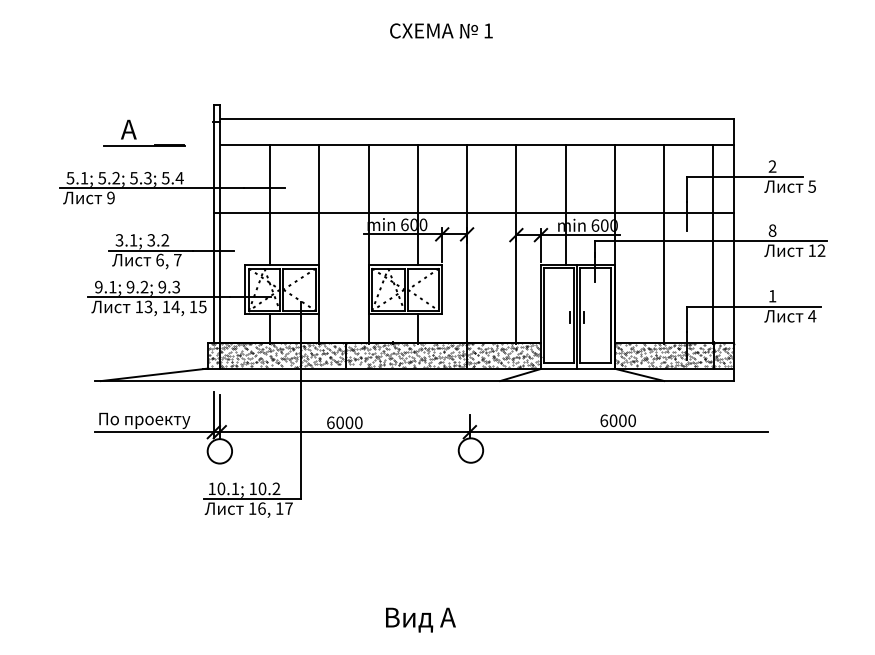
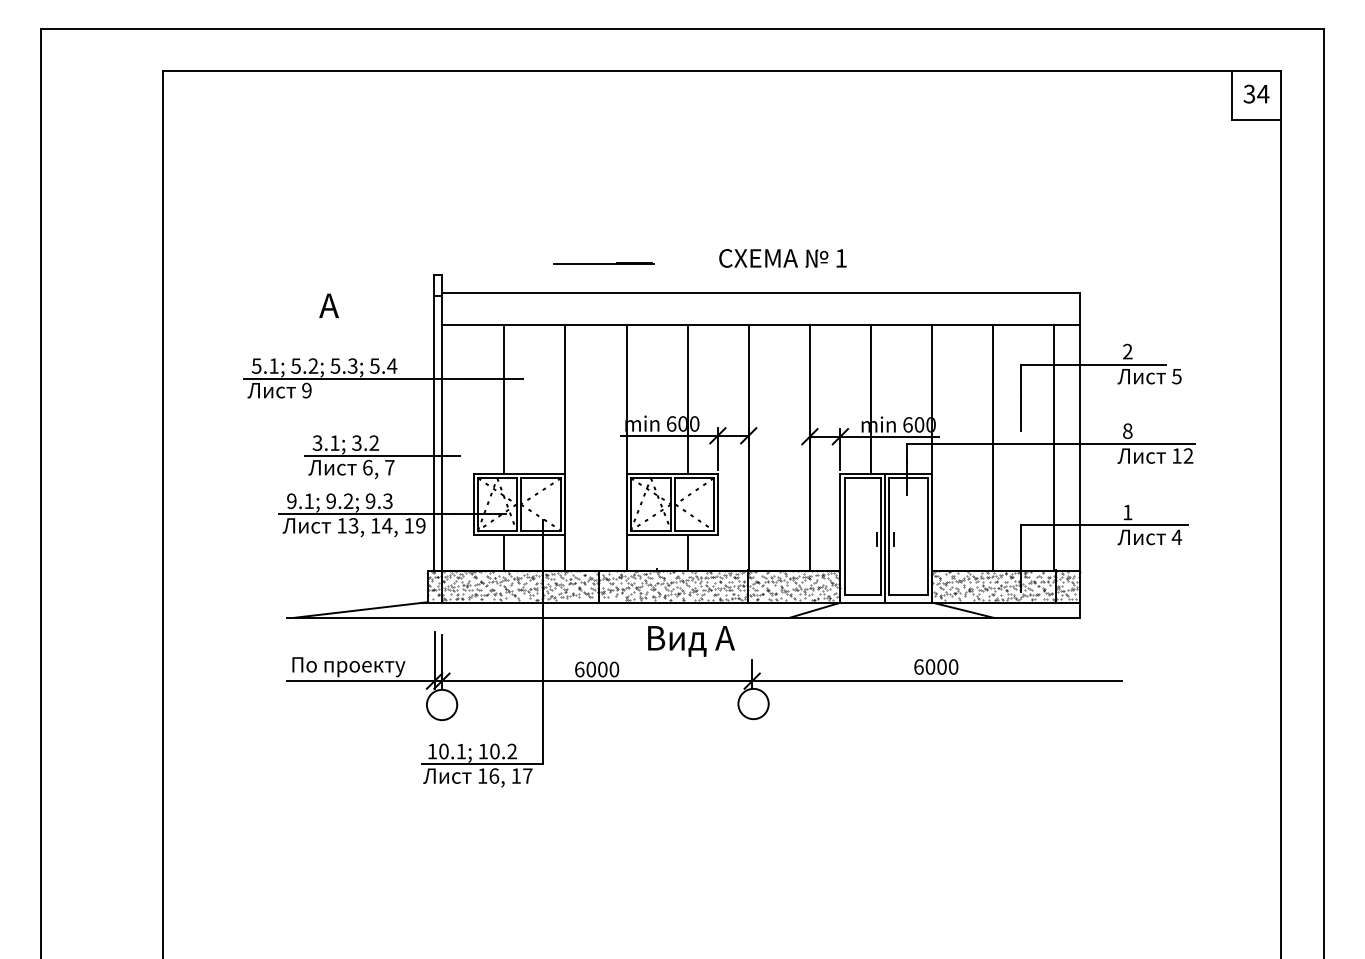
text: (441, 31) -> (782, 258), moved
line: (144, 145) -> (603, 263), moved
line: (473, 213) -> (756, 409), removed
text: (202, 306) -> (420, 525), 15 -> 19
text: (420, 620) -> (691, 641), moved

